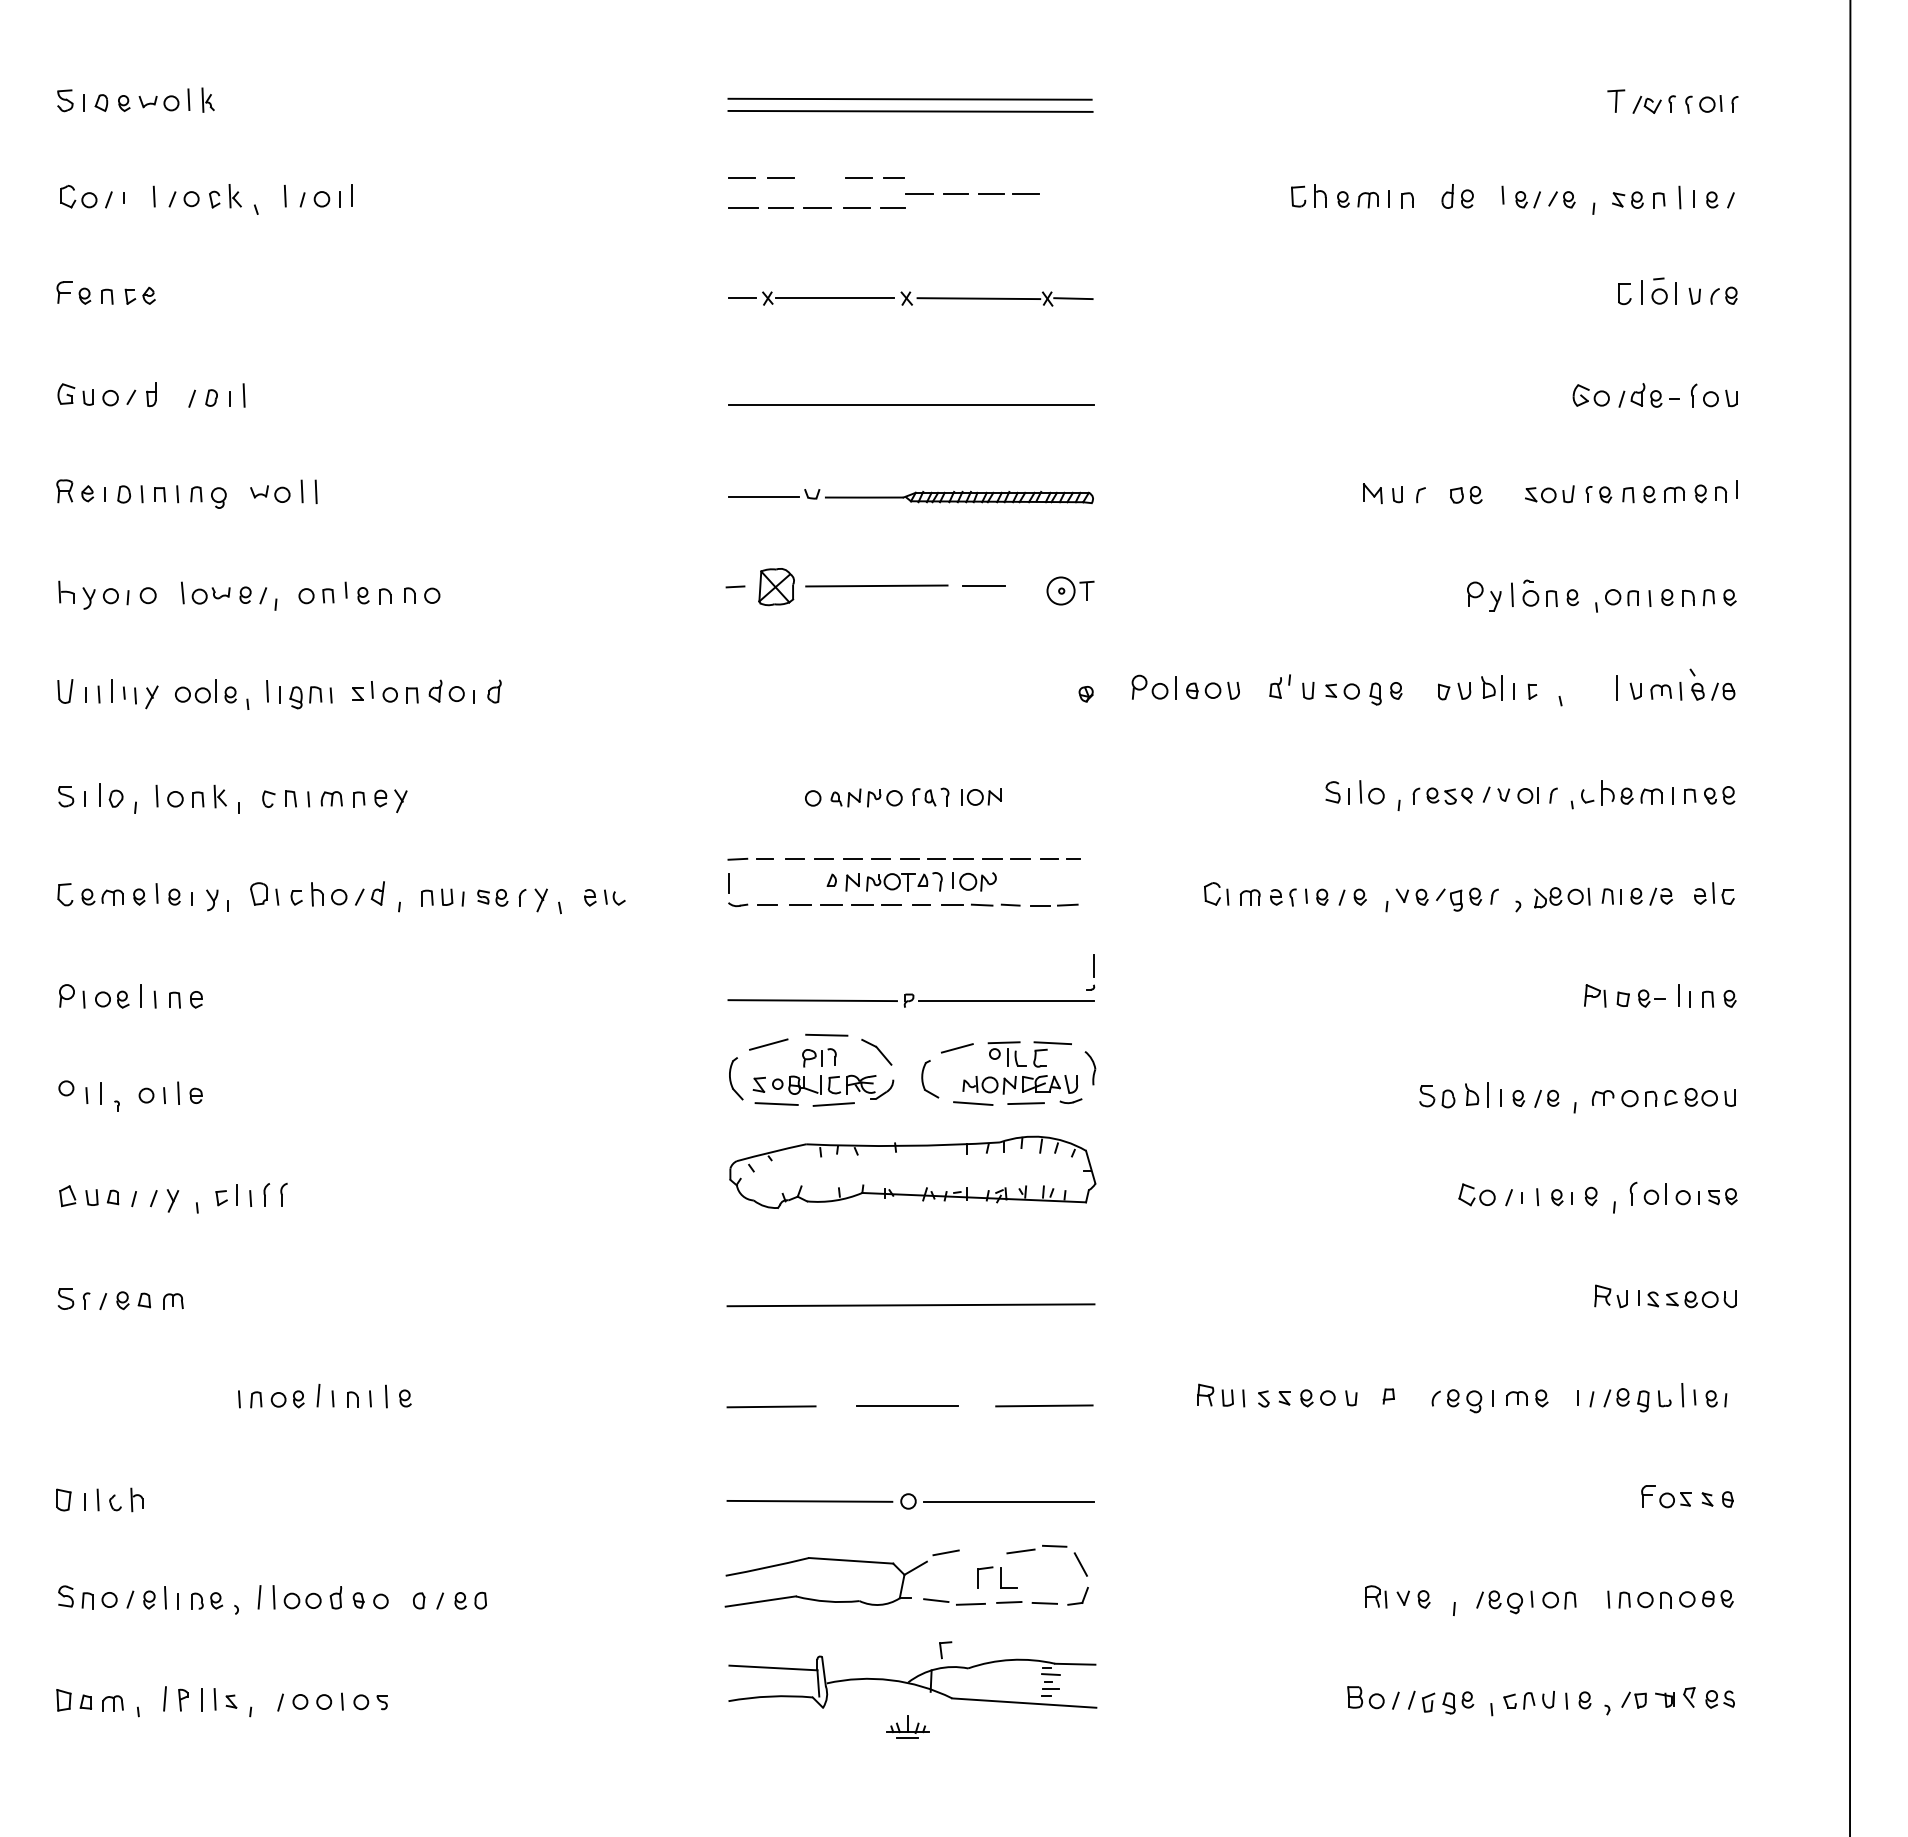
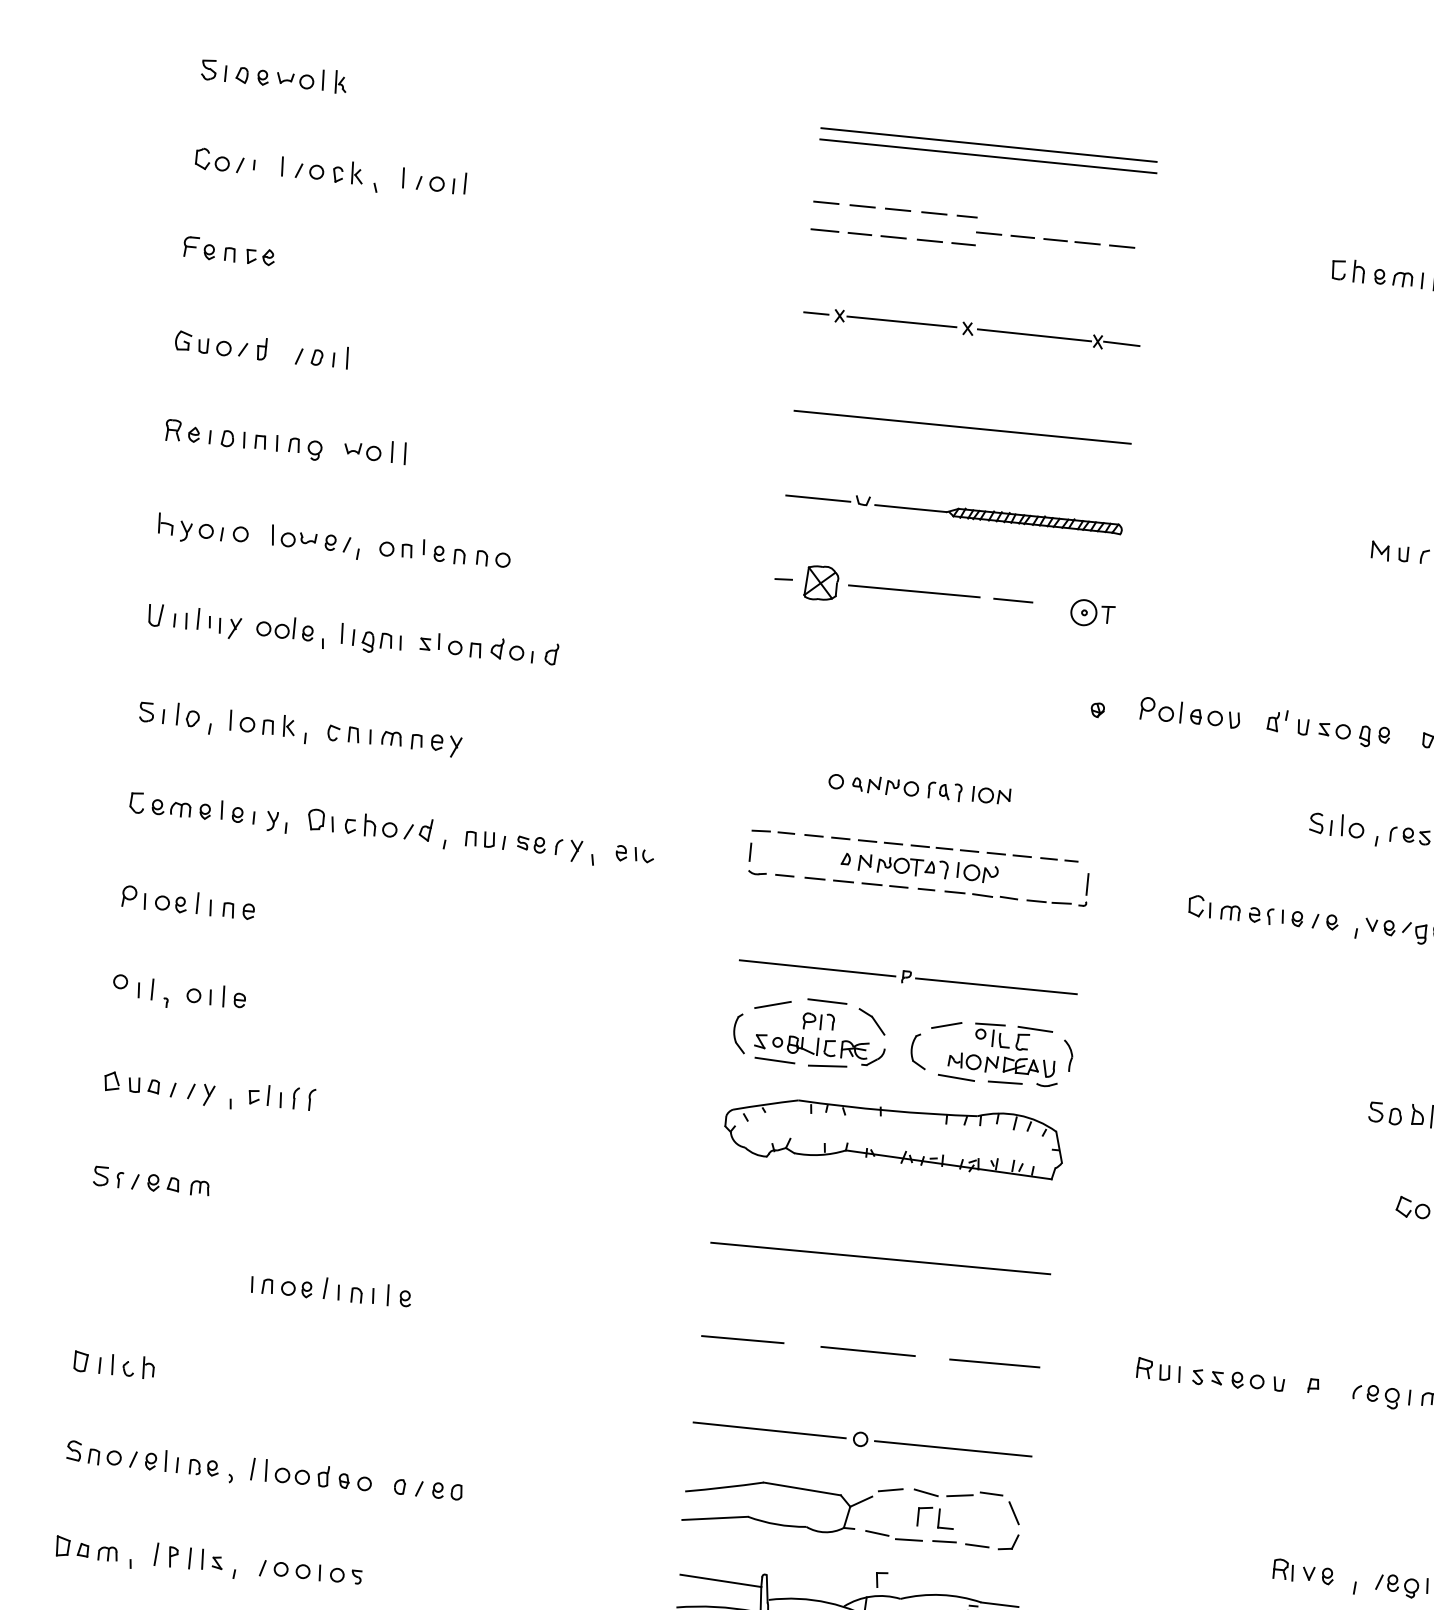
line: (819, 178) -> (898, 209), added
line: (1063, 194) -> (1122, 246), added
part: (1090, 972) -> (1084, 889), moved
line: (984, 1551) -> (926, 1492), added

